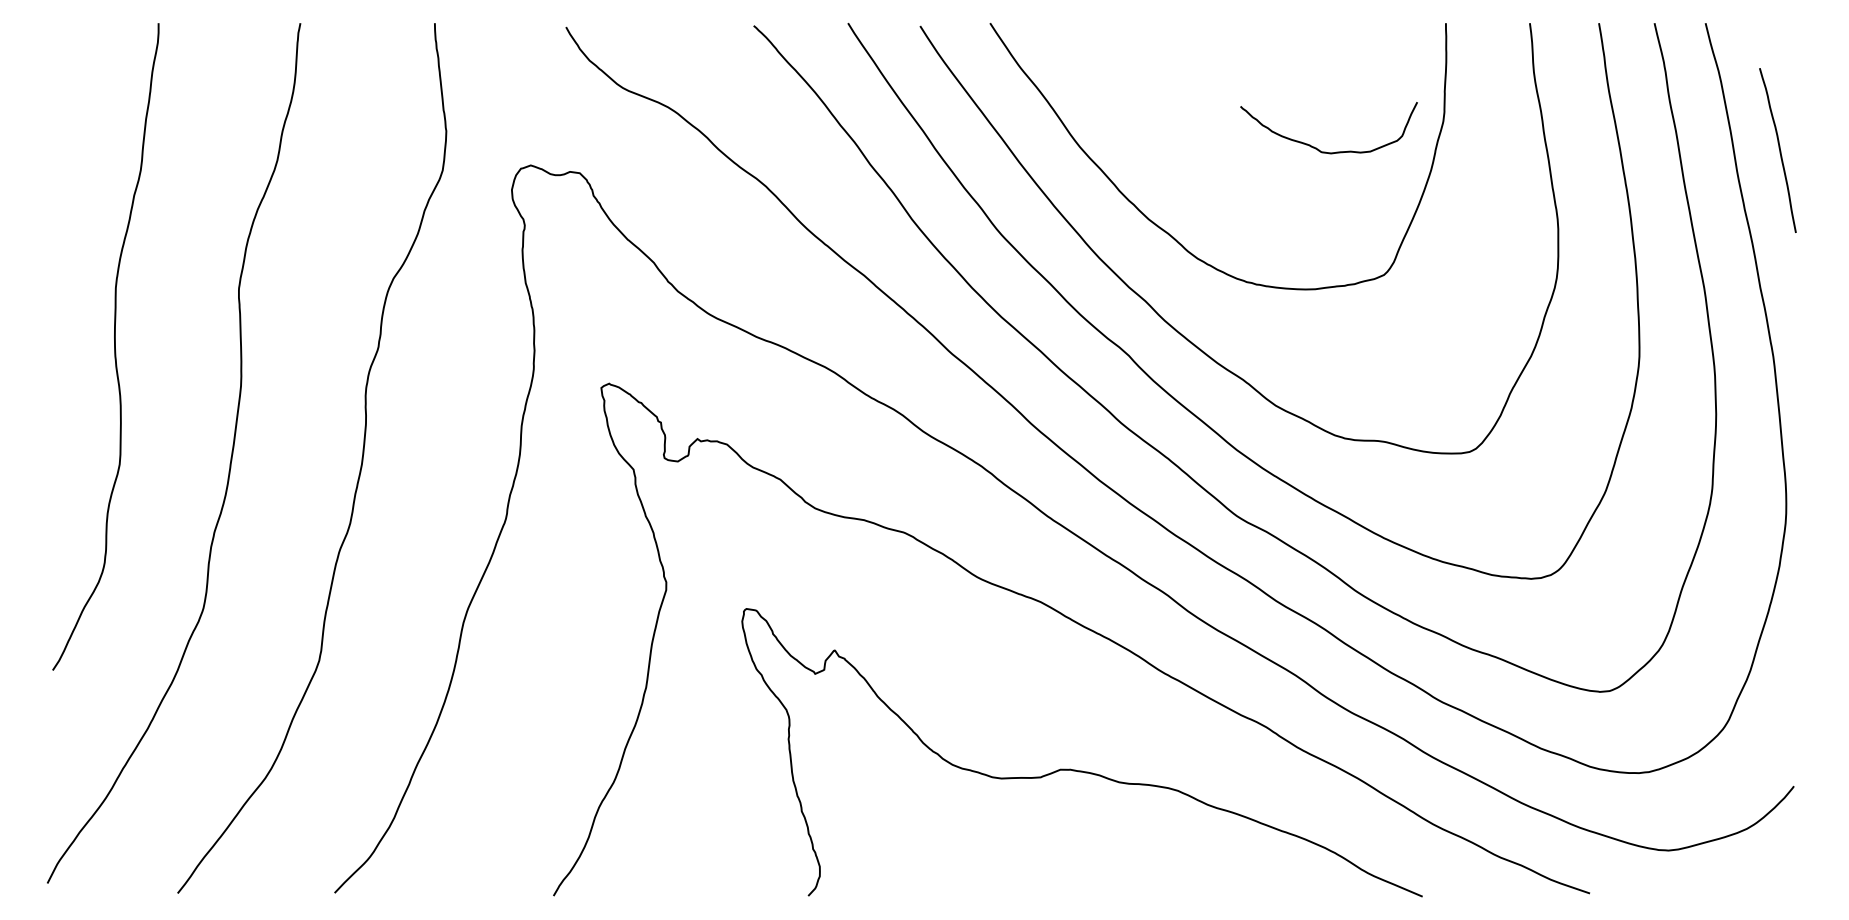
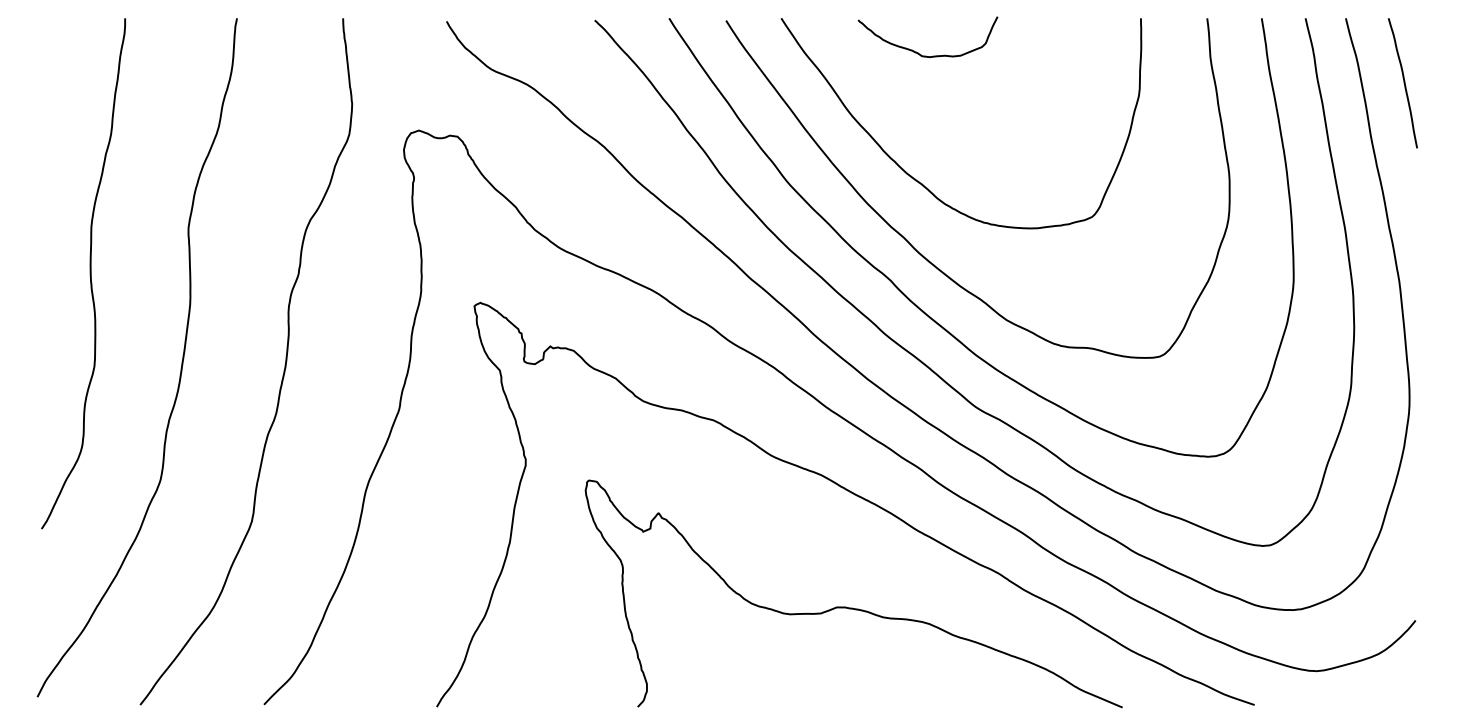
curve: (1316, 147) -> (918, 52), moved
curve: (1779, 150) -> (1404, 83), moved

